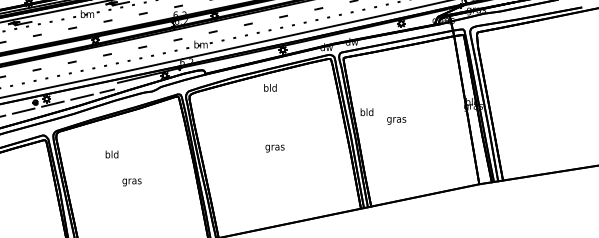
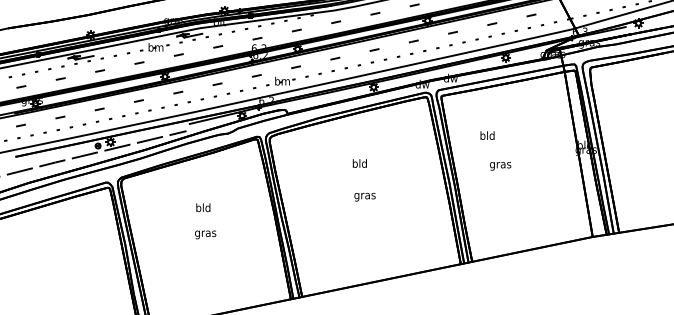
text: (270, 87) -> (359, 163), moved
text: (366, 112) -> (487, 135), moved
text: (112, 154) -> (203, 207), moved

